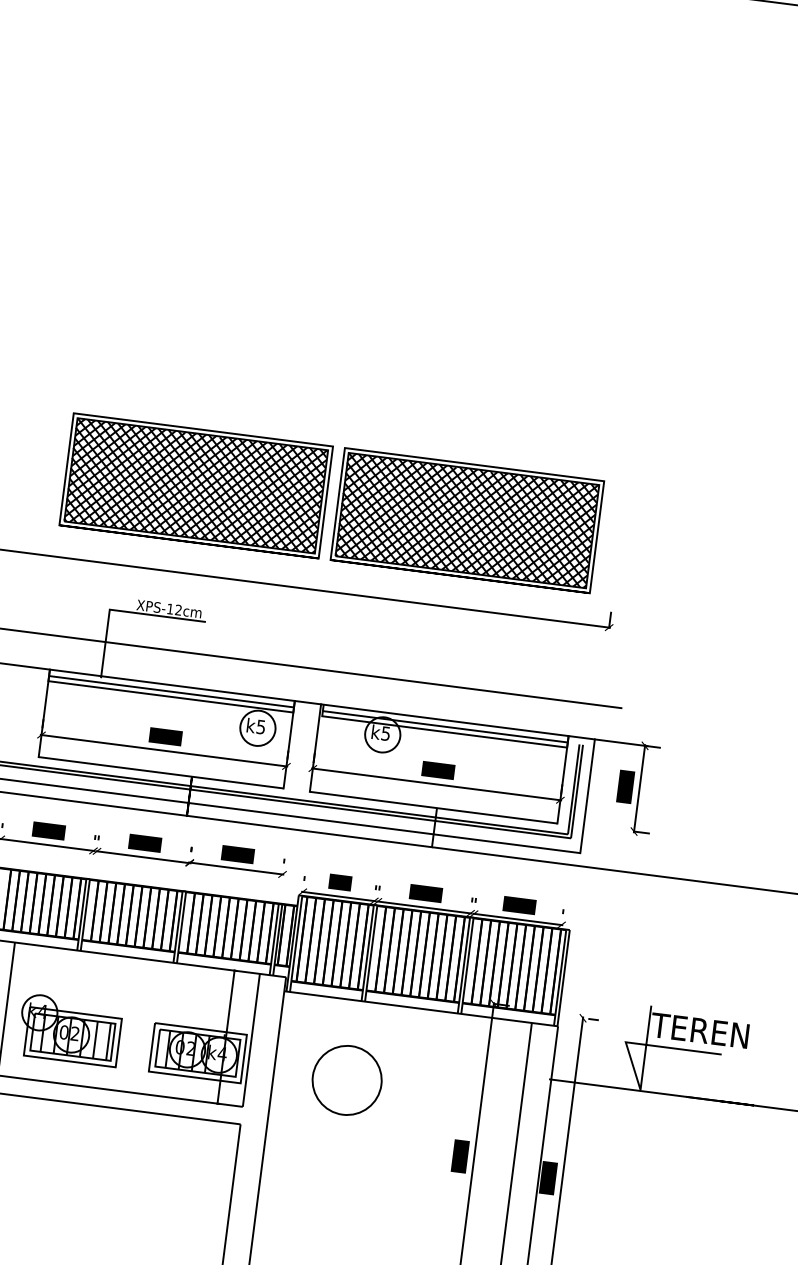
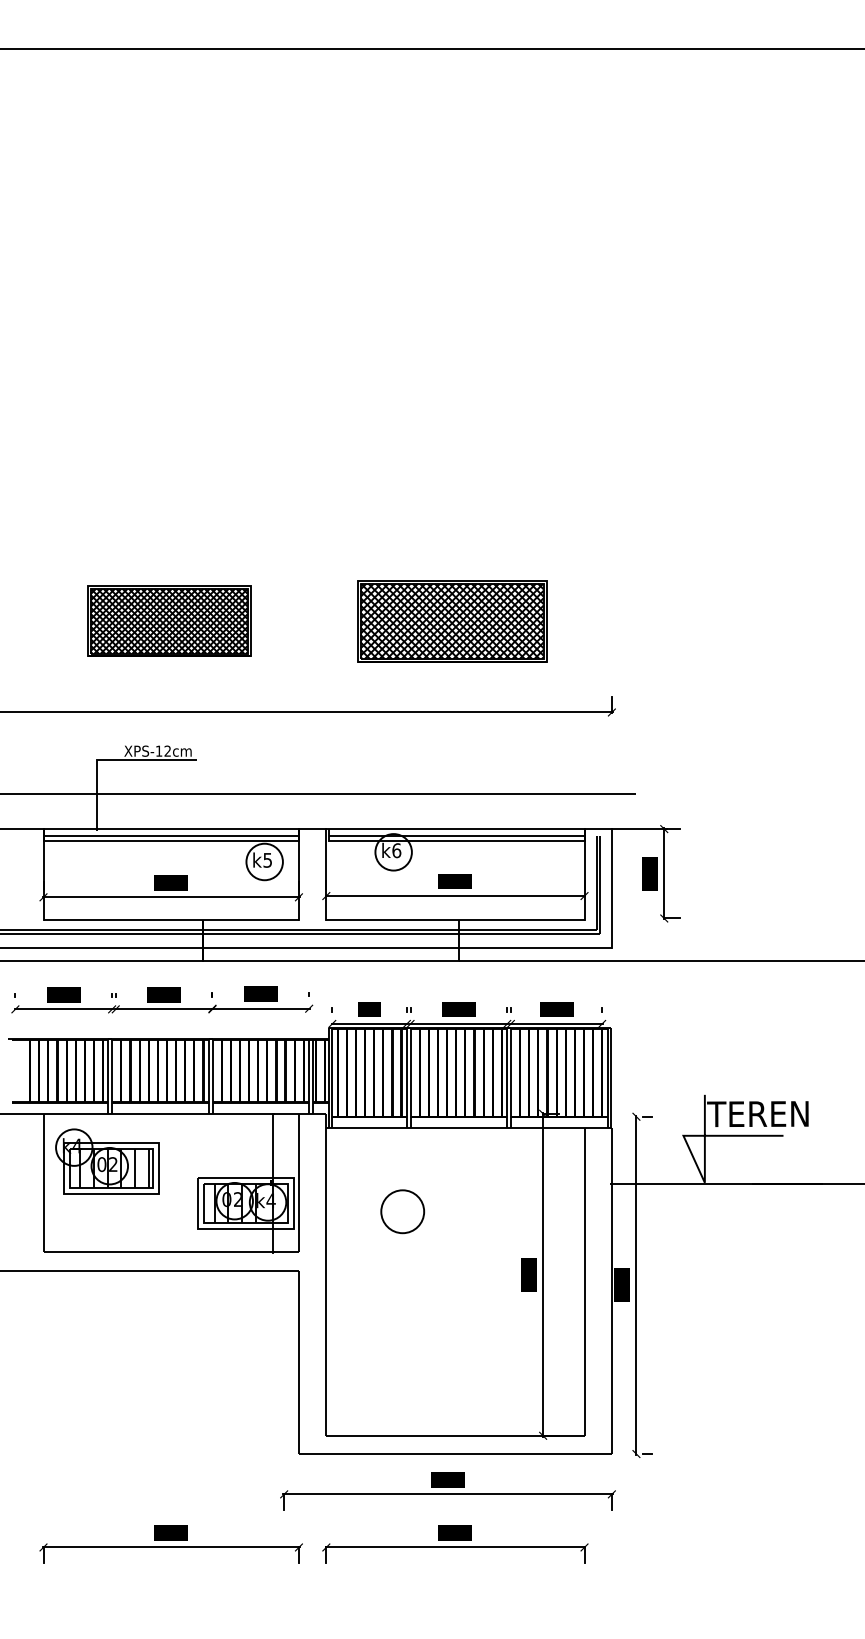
part: (196, 486) -> (169, 621), size x0.6
part: (467, 520) -> (452, 621), size x0.7
text: (385, 733) -> (396, 850), k5 -> k6
part: (69, 1030) -> (107, 1161), moved
circle: (347, 1080) -> (402, 1211), size x0.6

